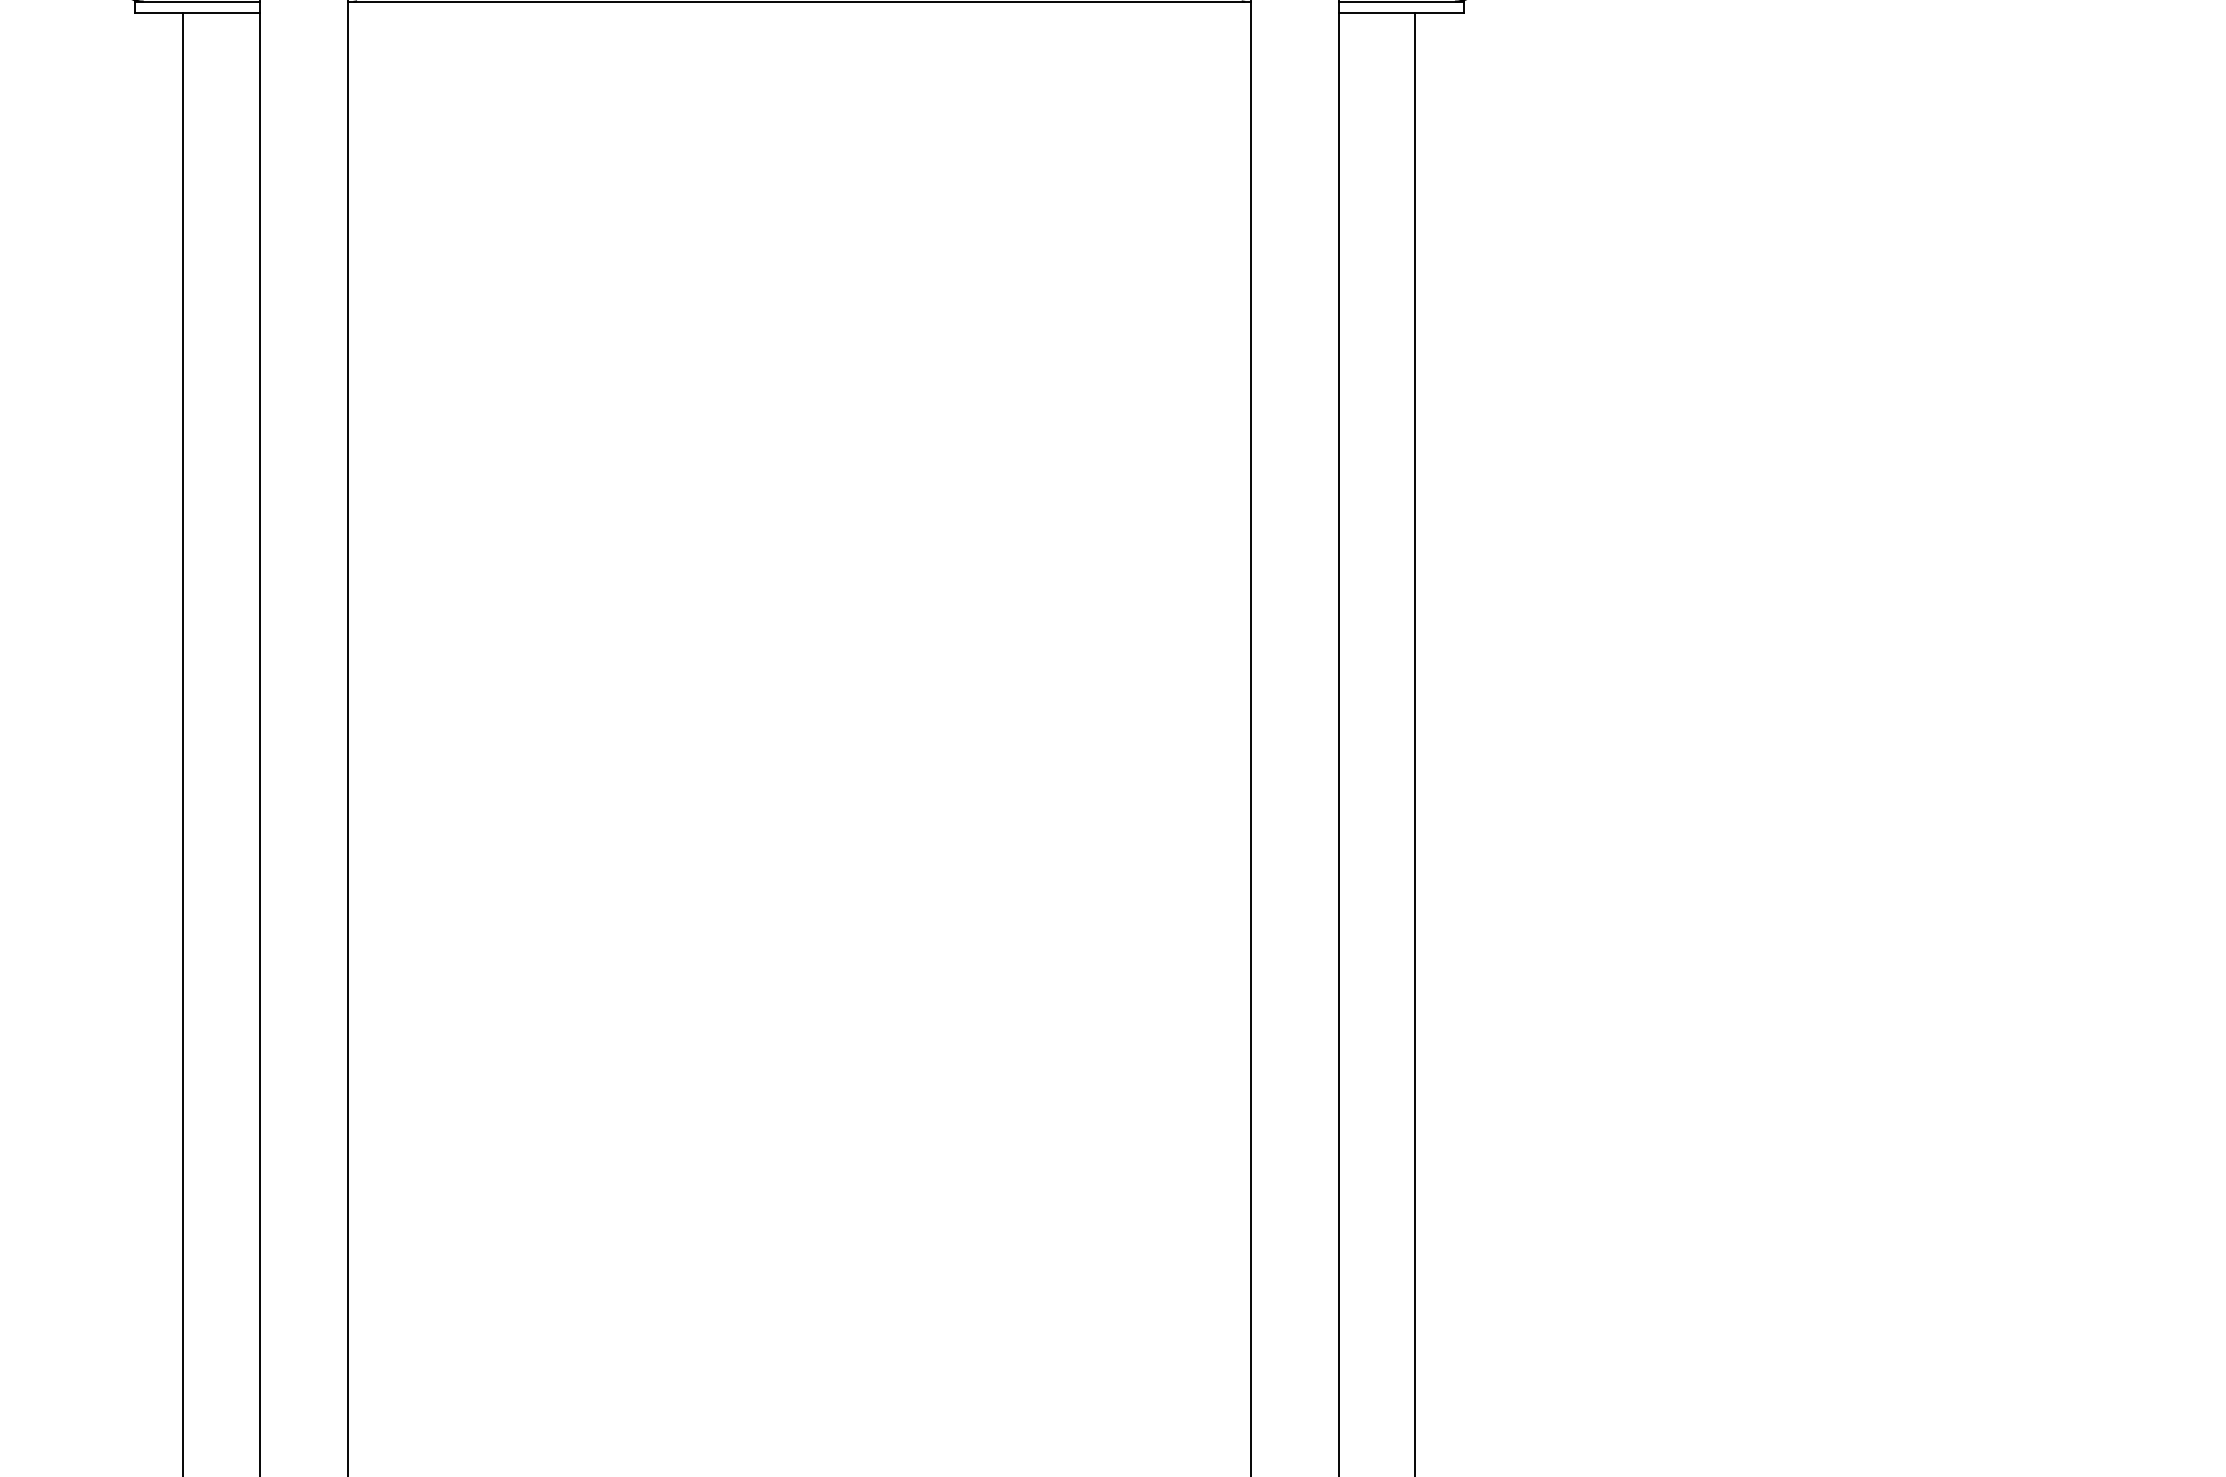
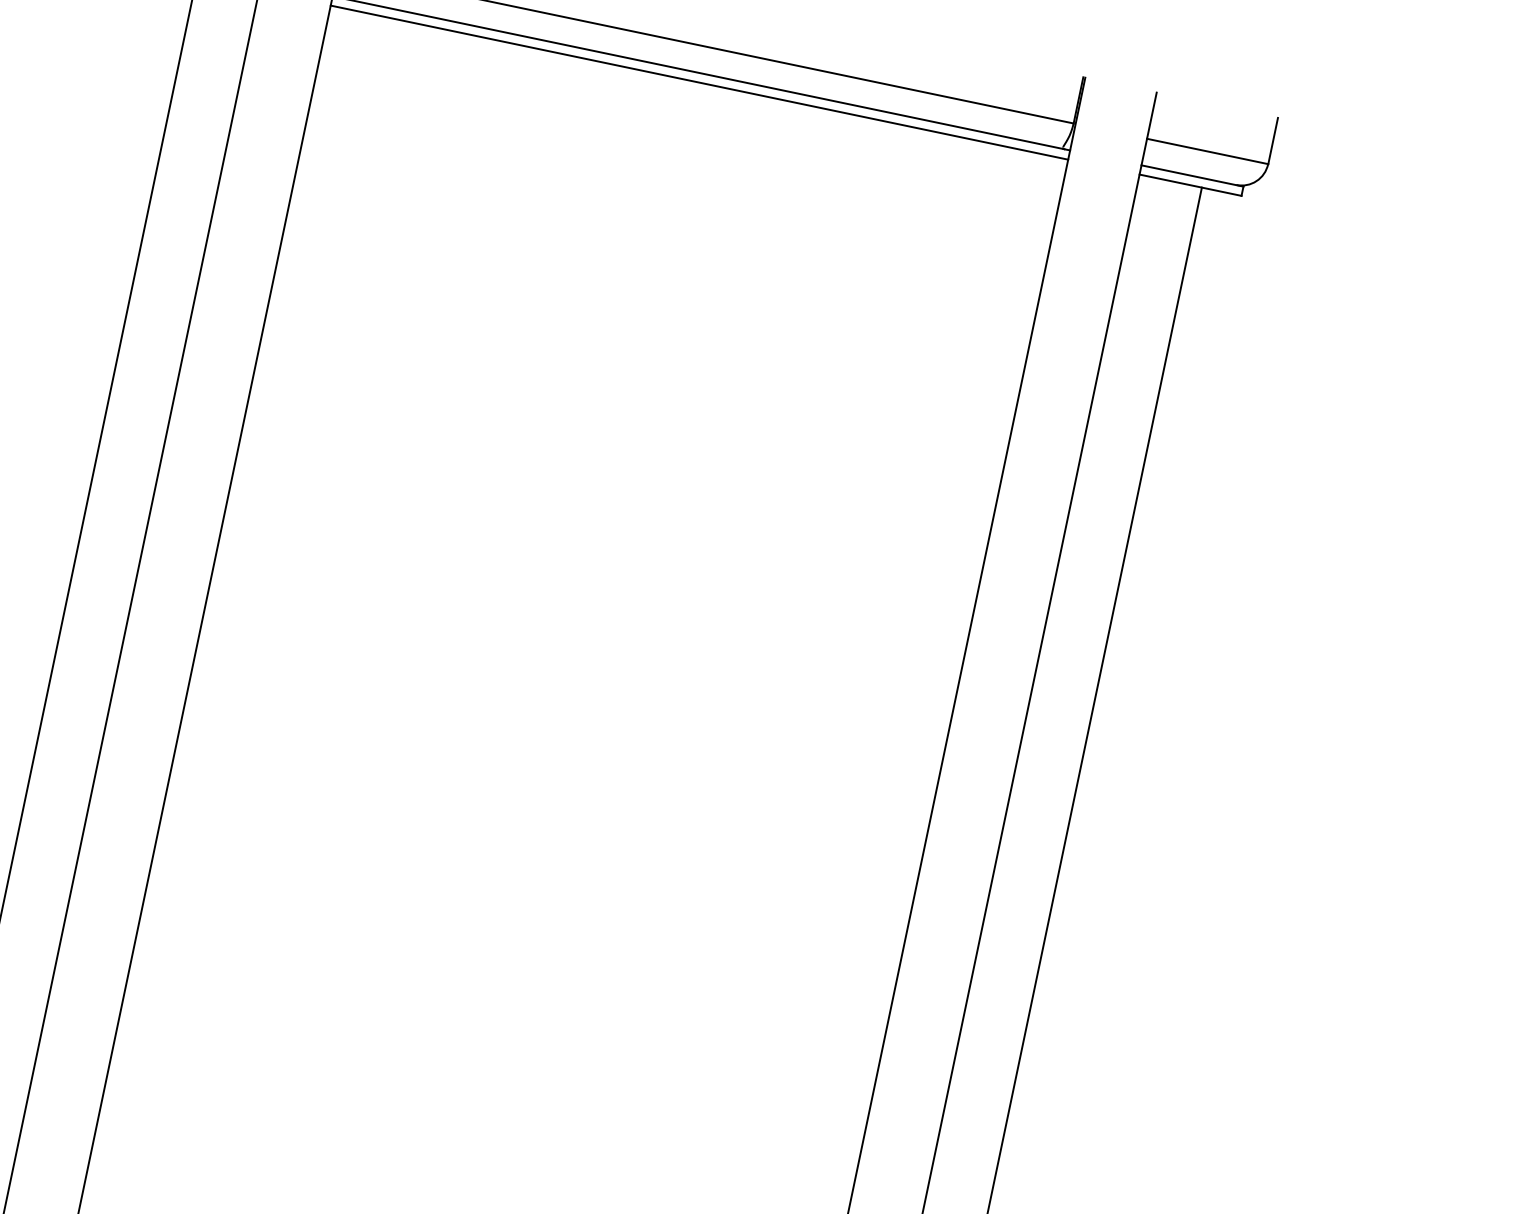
line: (799, 13) -> (699, 82), added

